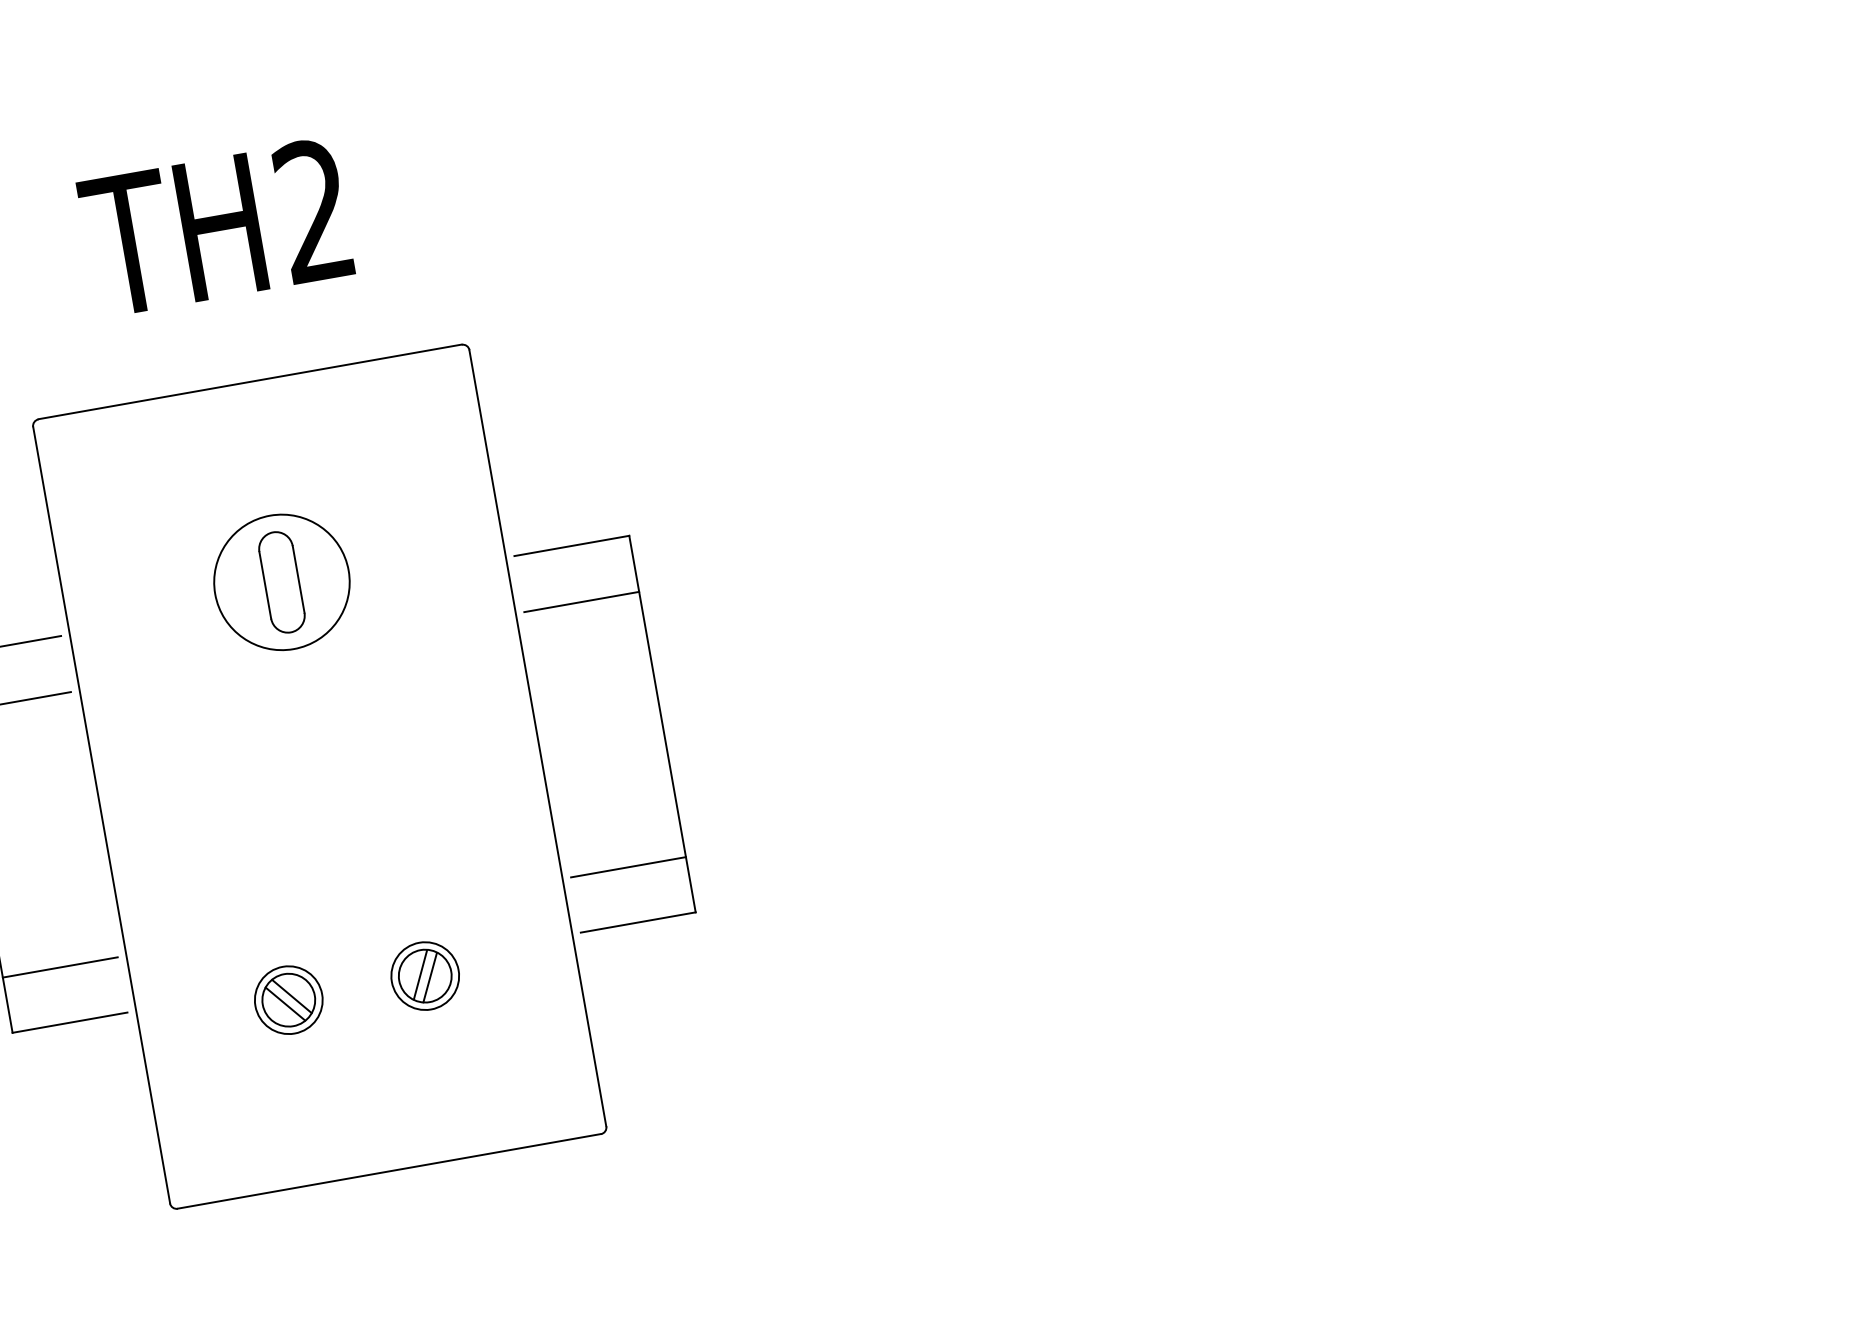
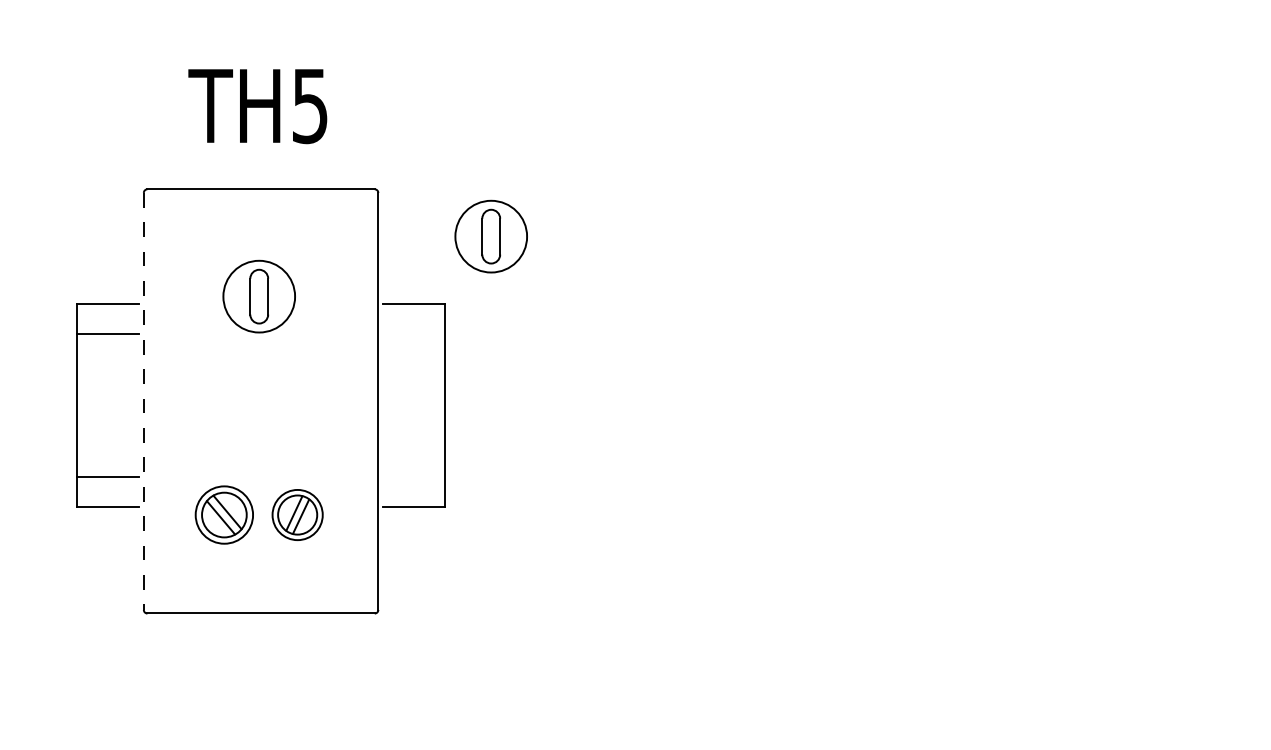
text: (313, 212) -> (309, 106), TH2 -> TH5
part: (692, 394) -> (490, 236), added
line: (581, 602) -> (413, 334), removed
line: (100, 815) -> (143, 401), solid -> dashed
line: (627, 866) -> (413, 476), removed
part: (424, 975) -> (297, 514), size x1.4
part: (288, 999) -> (224, 514), size x1.6

